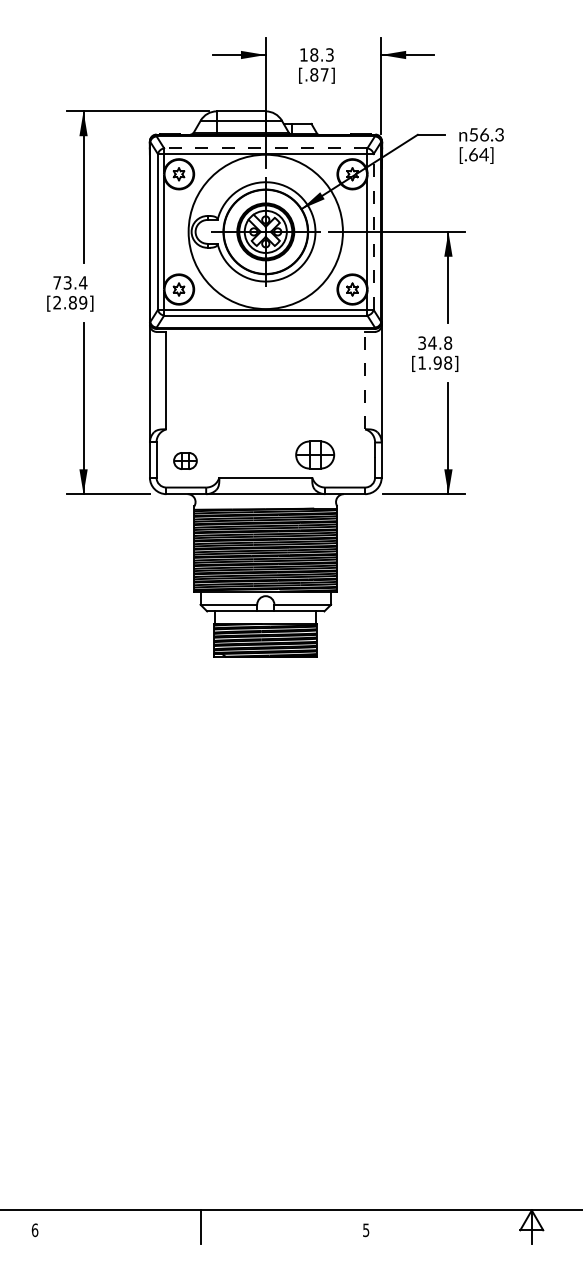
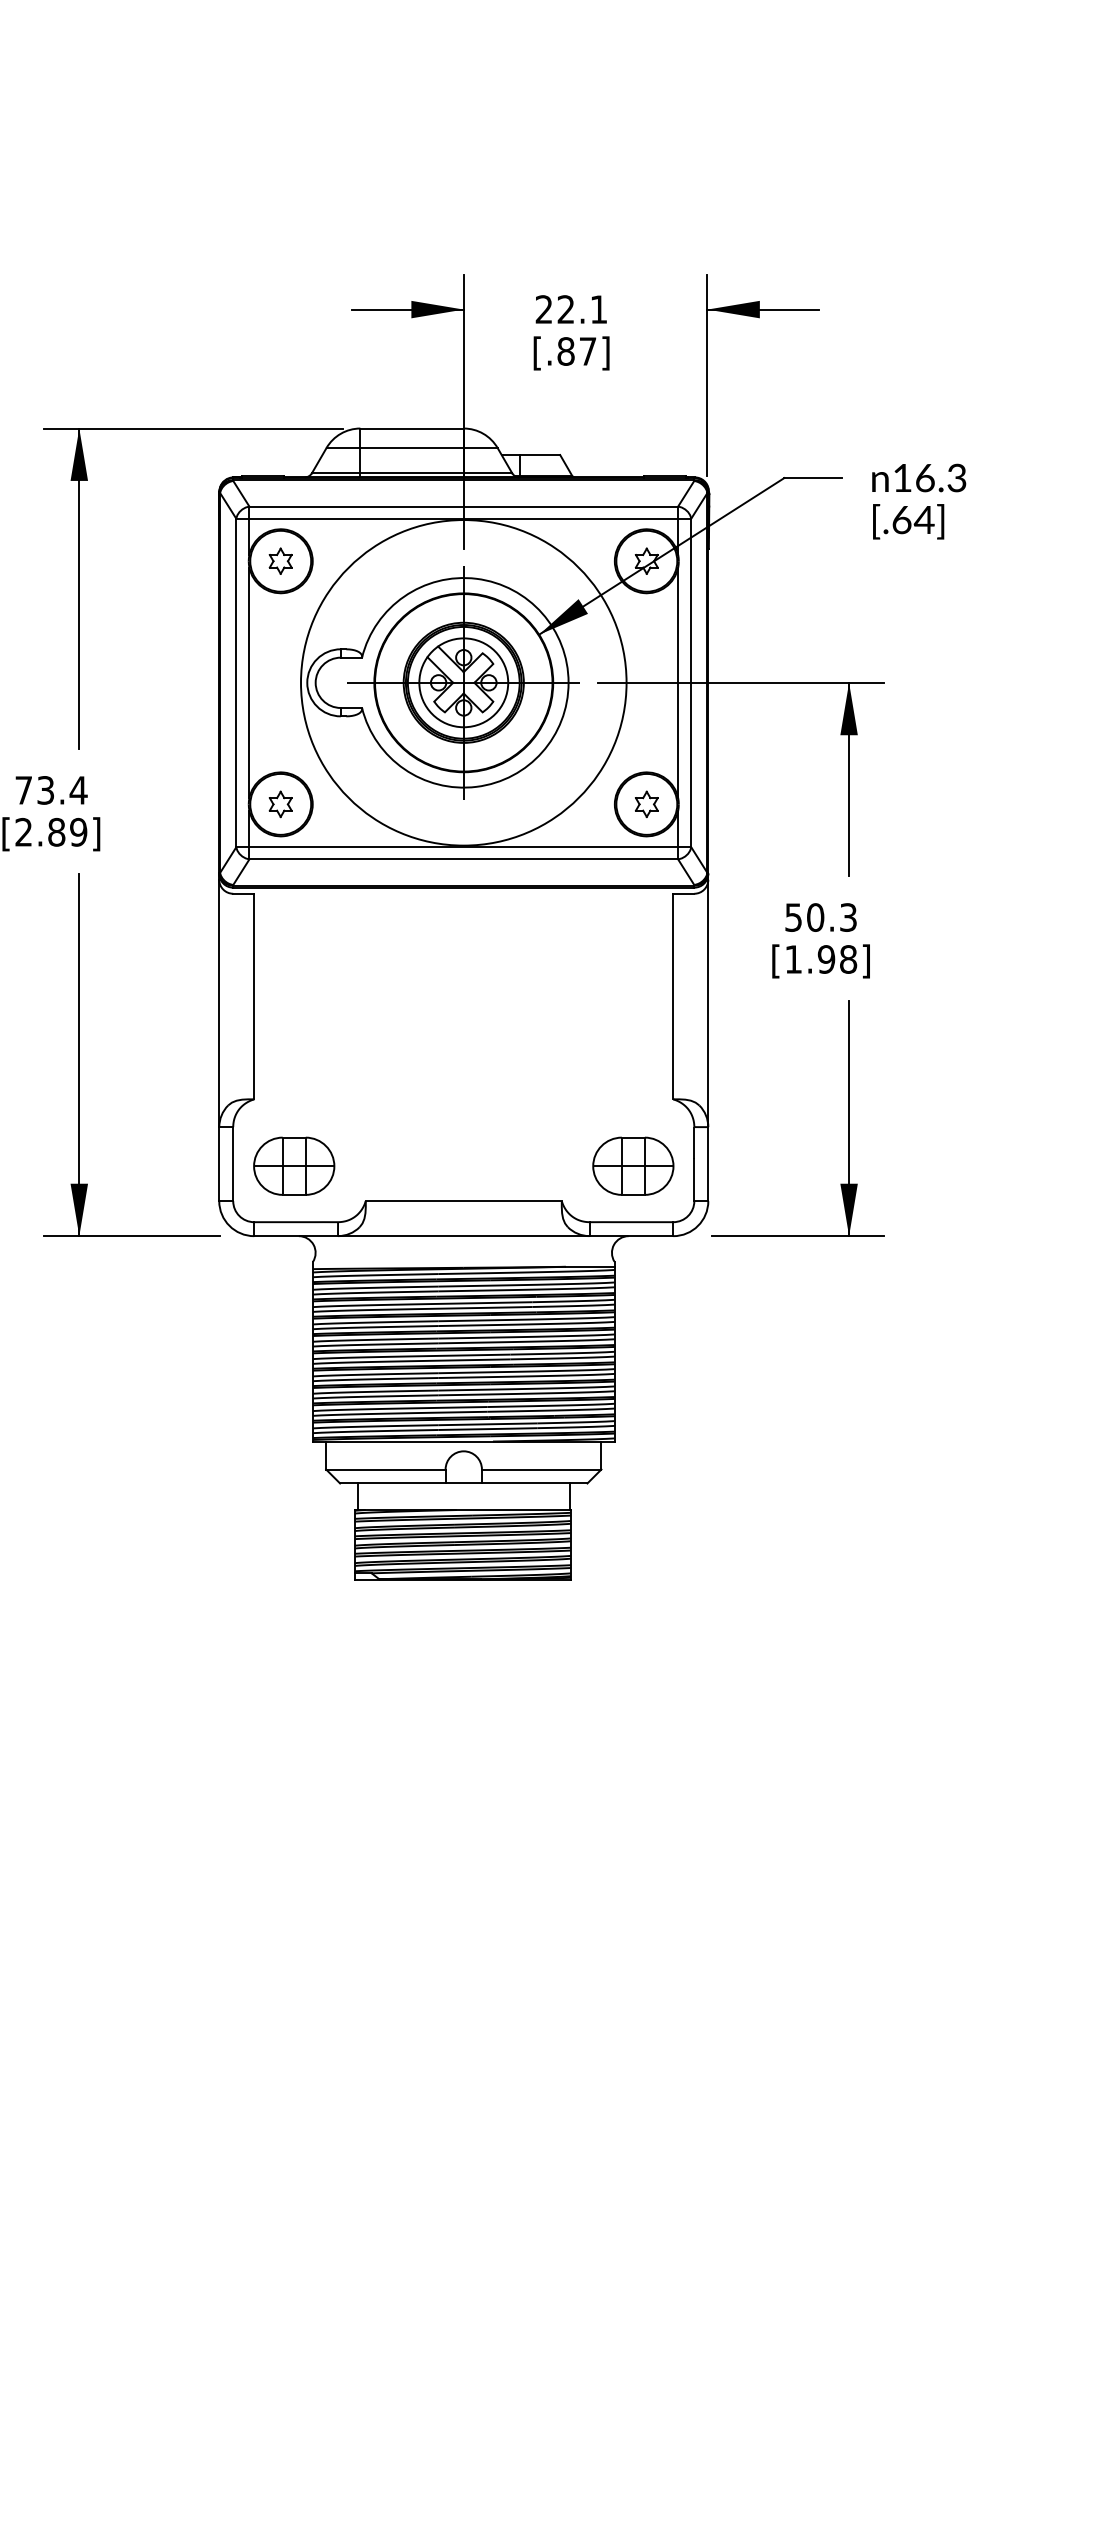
text: (316, 54) -> (570, 308), 18.3 -> 22.1
text: (473, 134) -> (901, 477), 56.3 -> 16.3
line: (265, 148) -> (463, 506), dashed -> solid
line: (373, 231) -> (691, 681), dashed -> solid
text: (435, 342) -> (821, 916), 34.8 -> 50.3
line: (365, 380) -> (674, 996), dashed -> solid
part: (315, 454) -> (634, 1165), moved
part: (185, 460) -> (294, 1165), size x1.67

